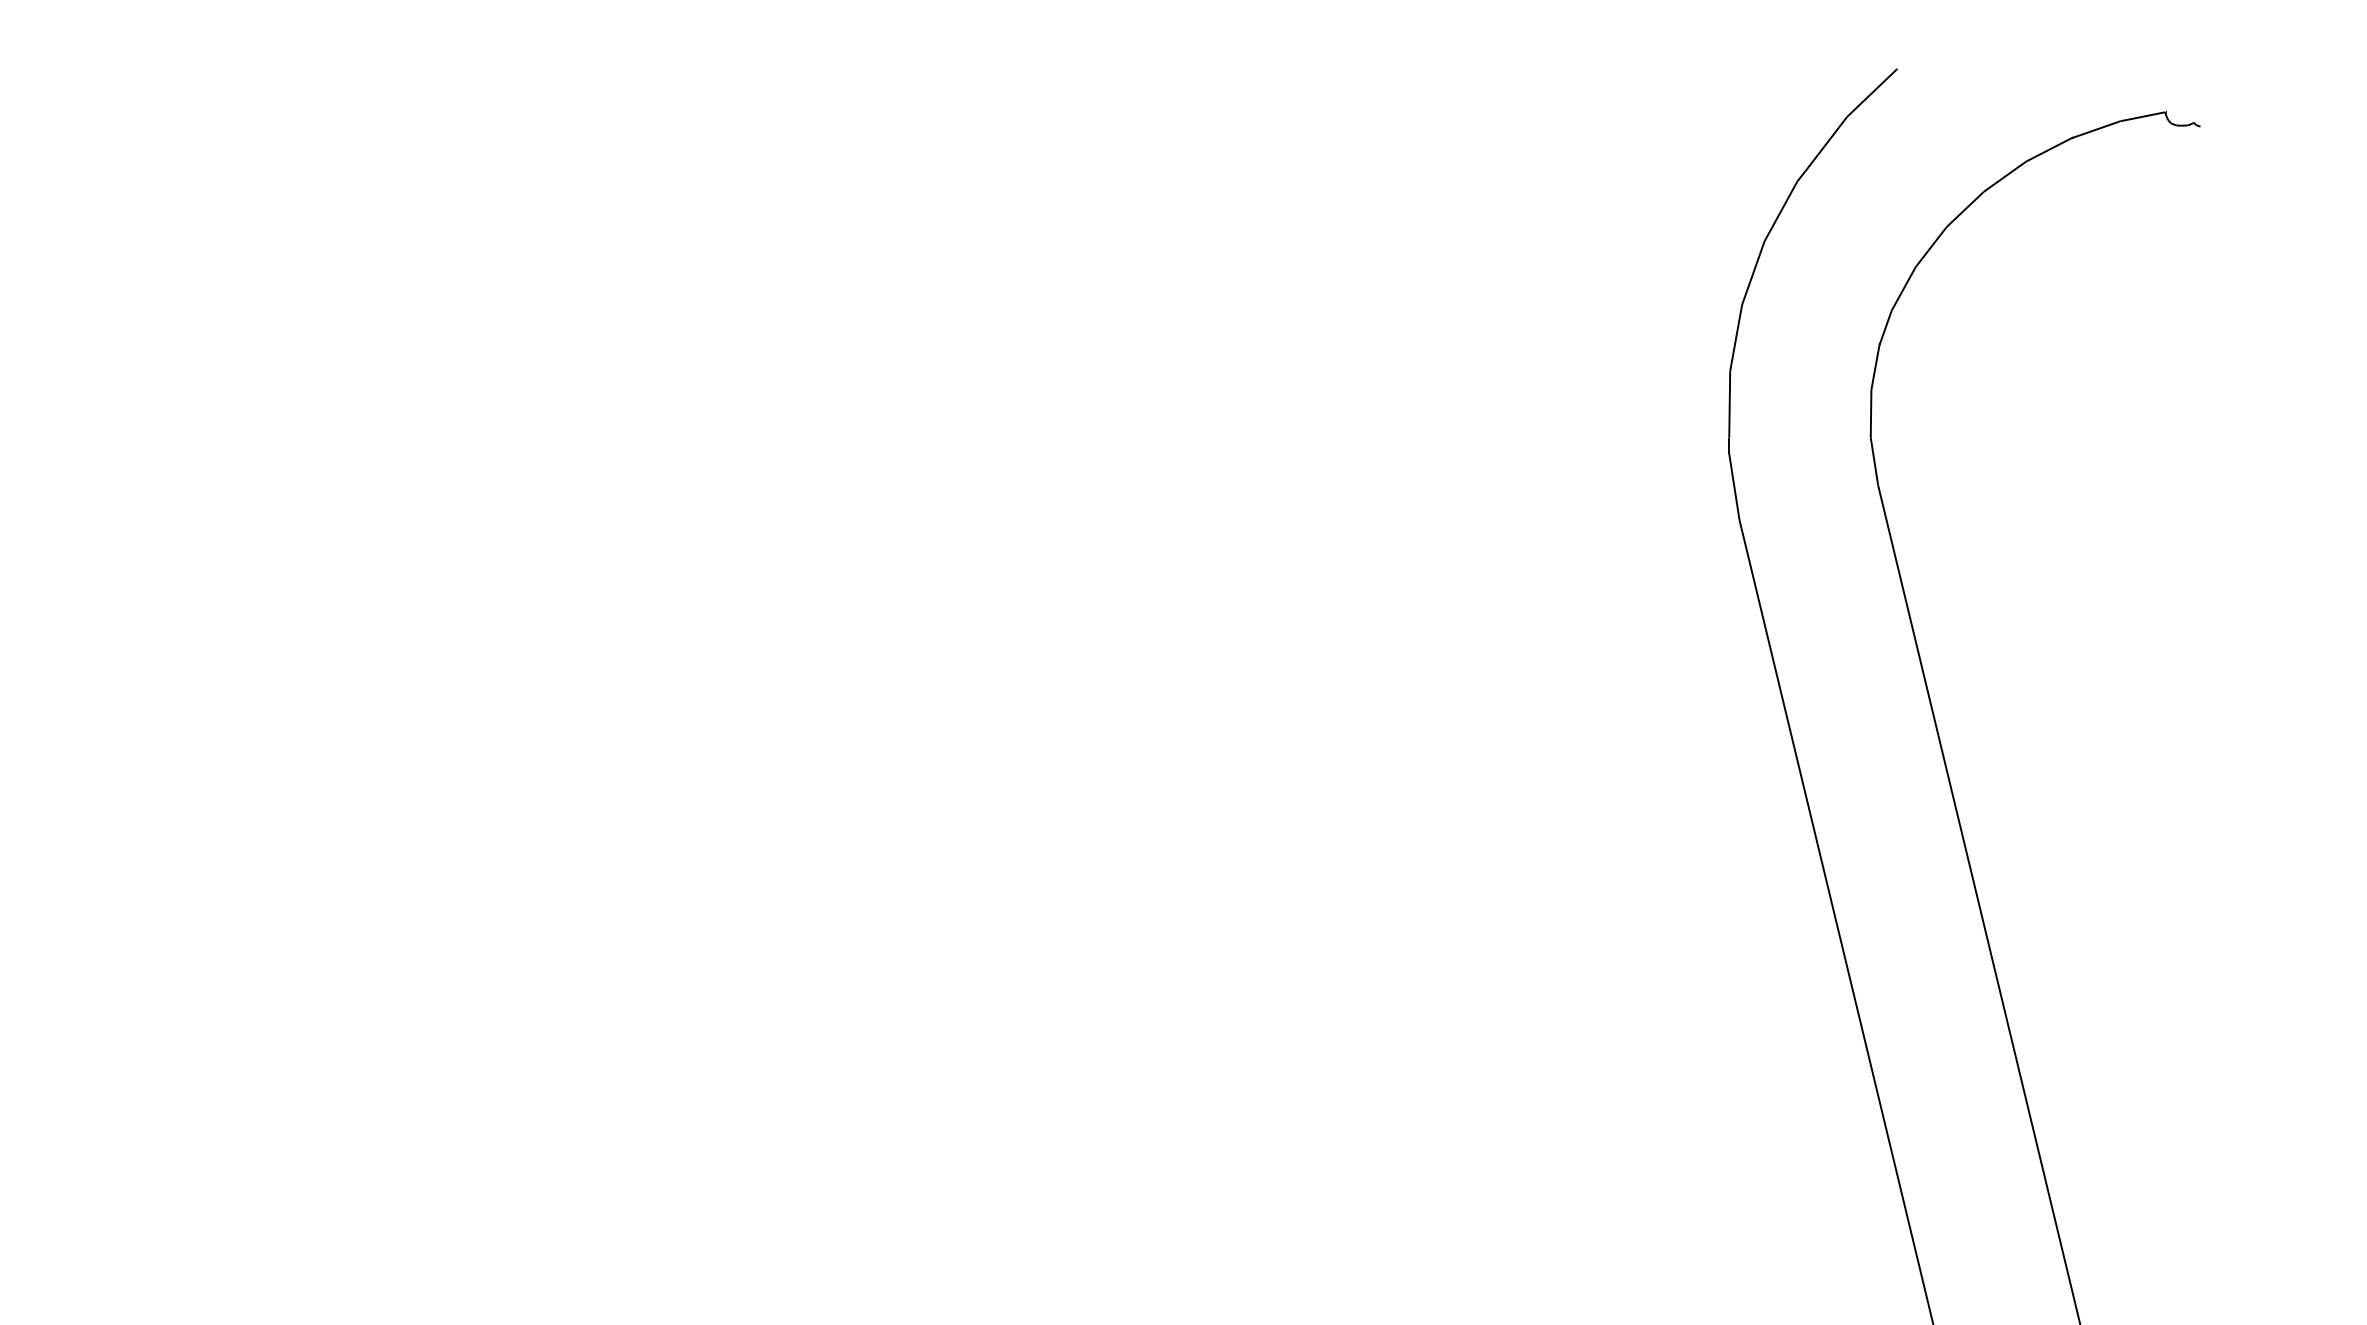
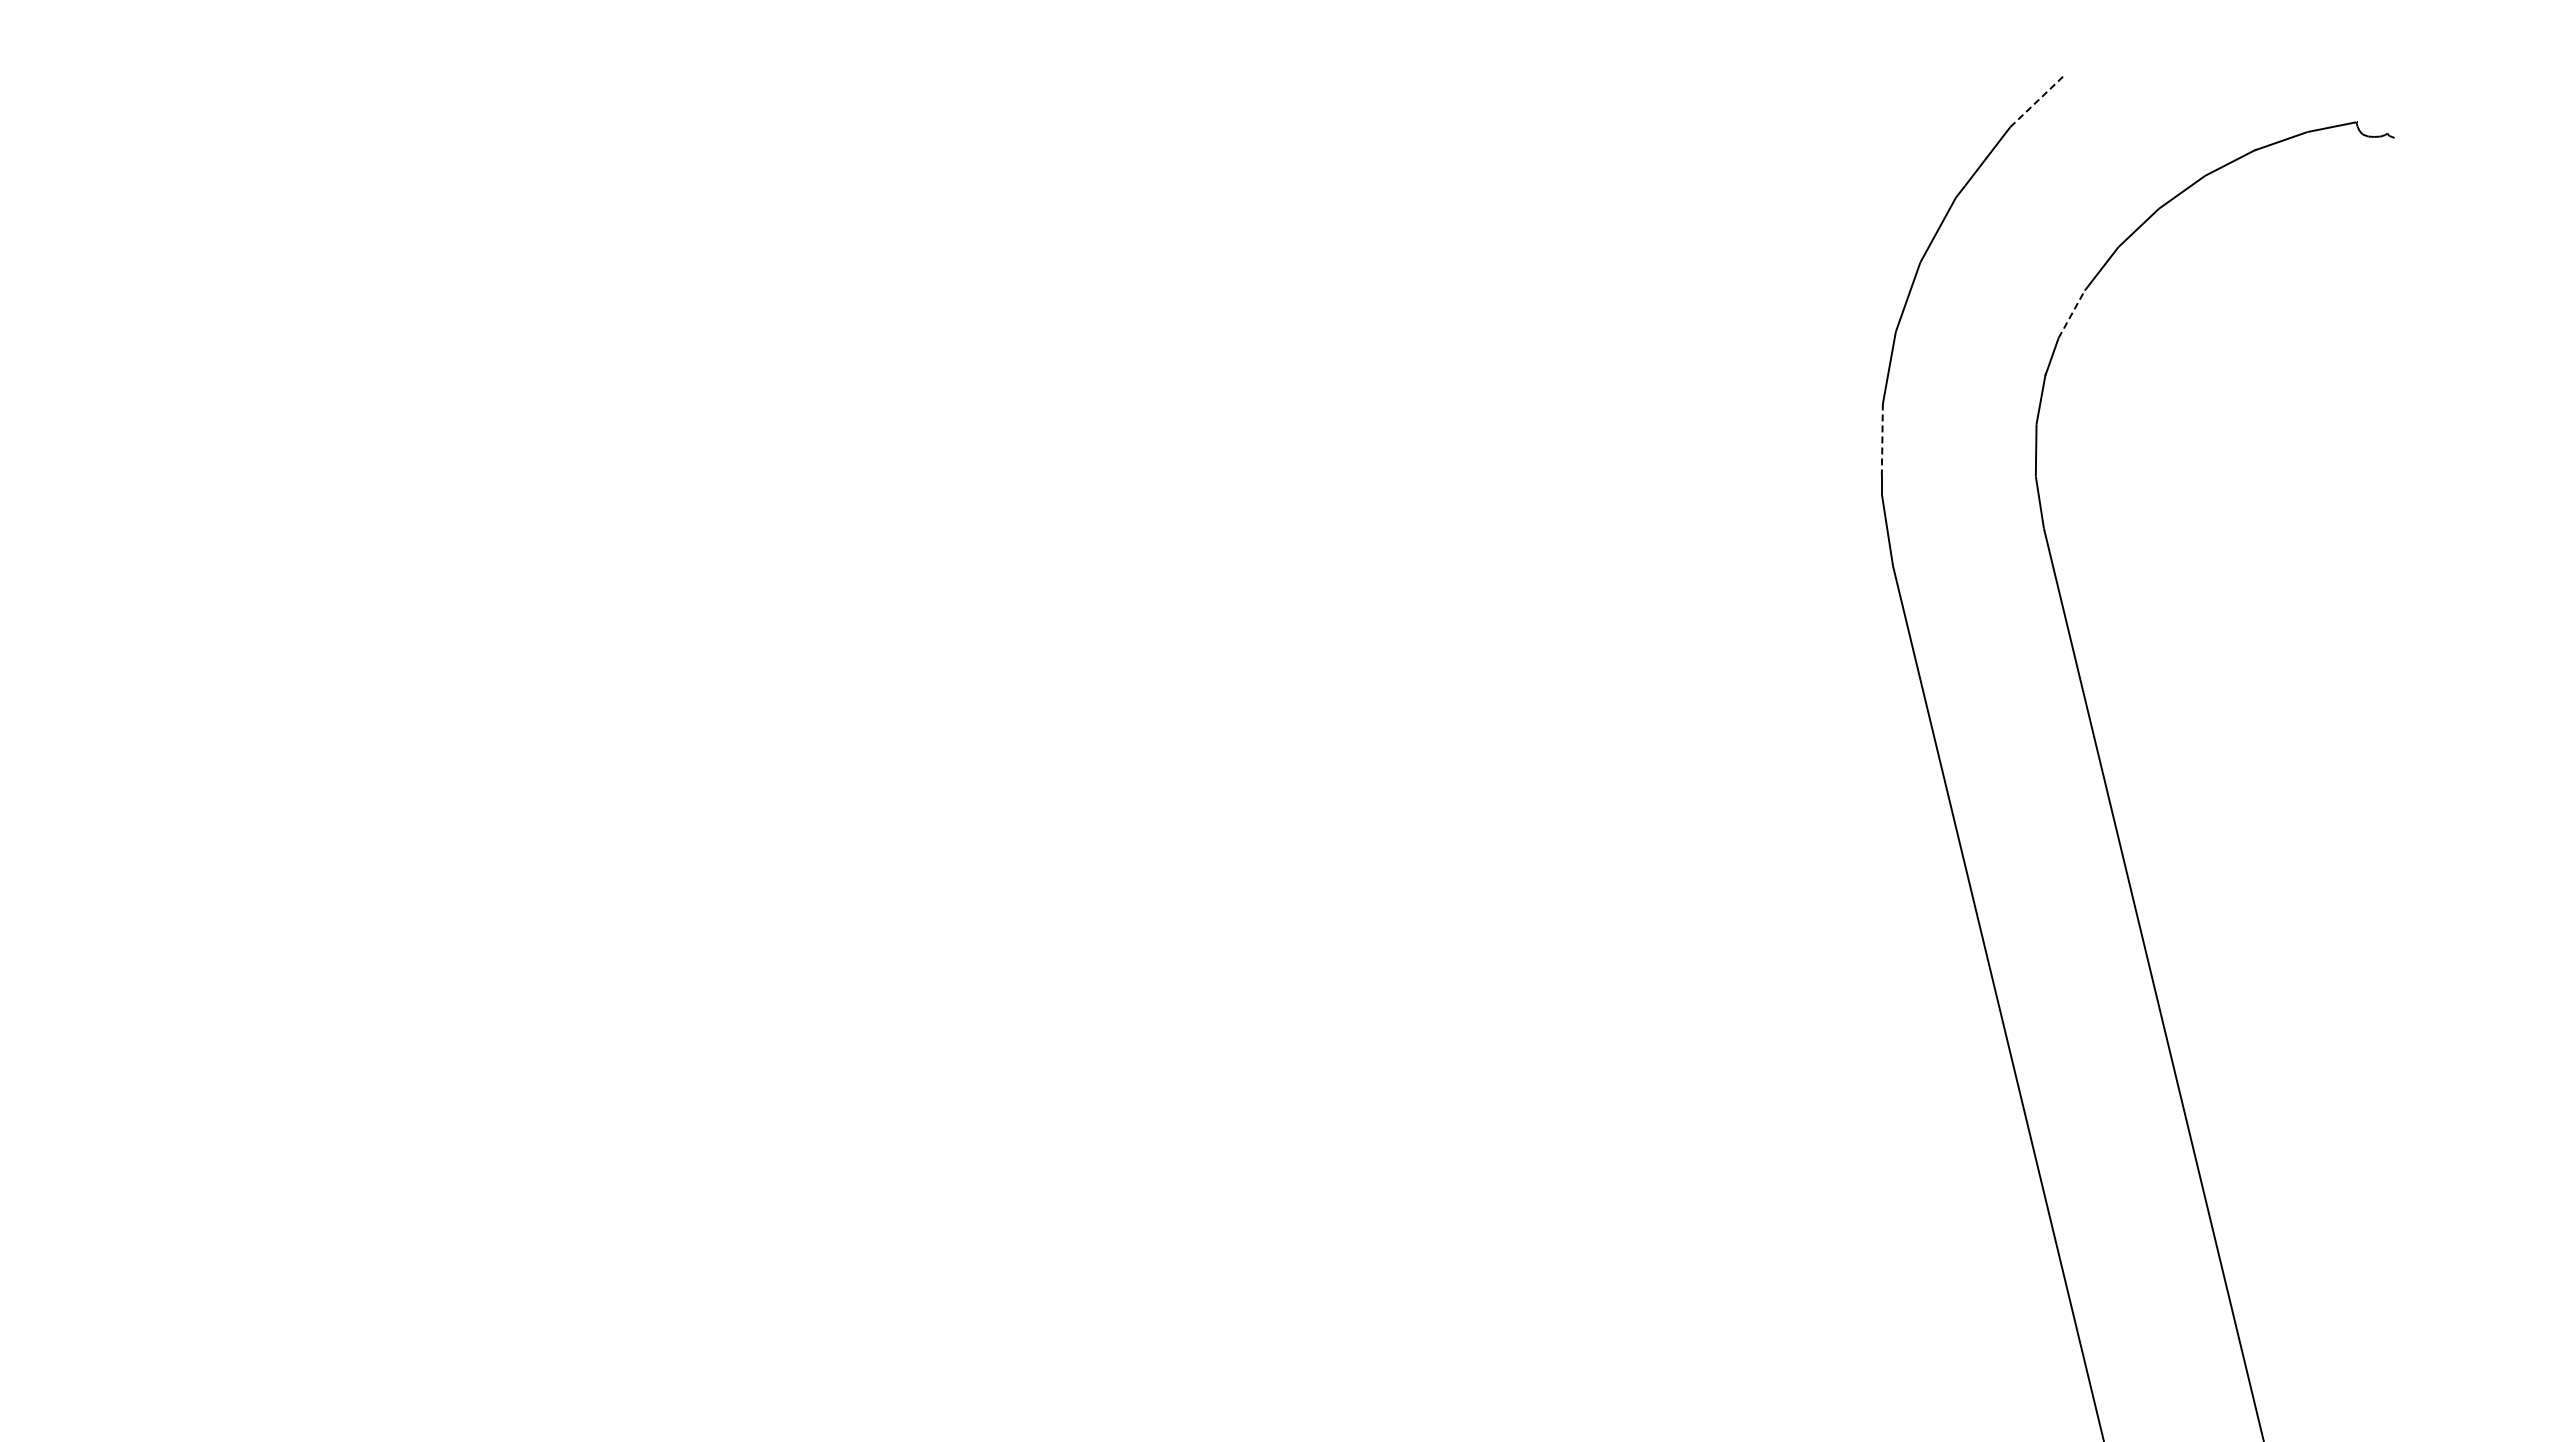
line: (1872, 93) -> (2037, 101), solid -> dashed
line: (1903, 288) -> (2071, 313), solid -> dashed
line: (1729, 403) -> (1882, 439), solid -> dashed

